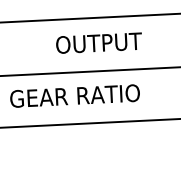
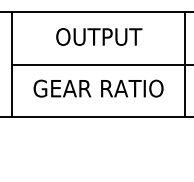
text: (99, 42) -> (99, 36), moved
line: (160, 66) -> (185, 63), added

